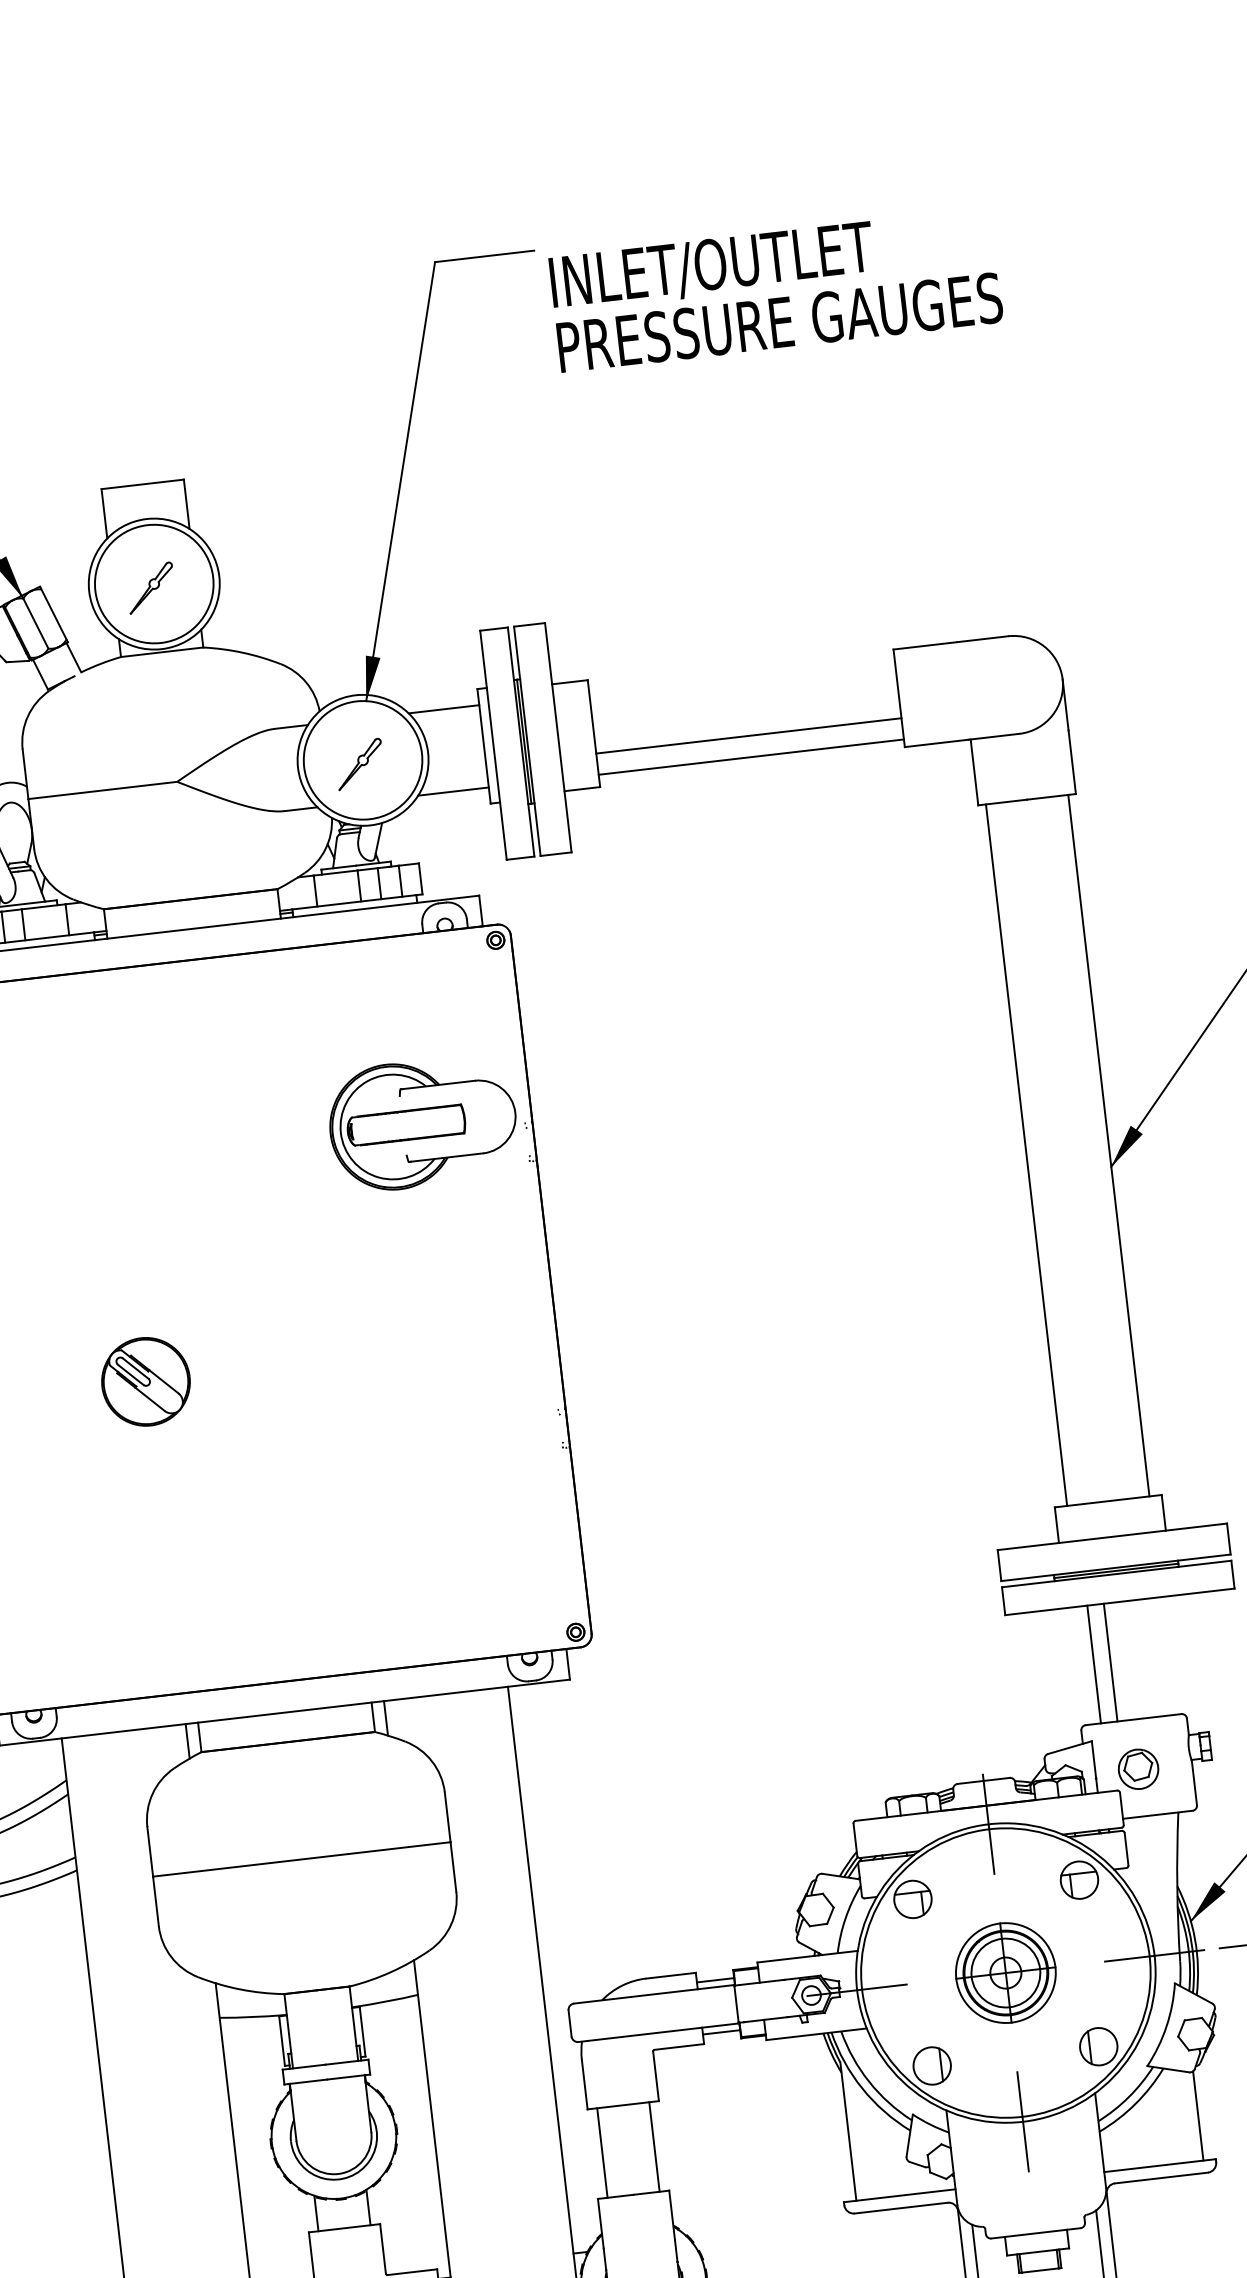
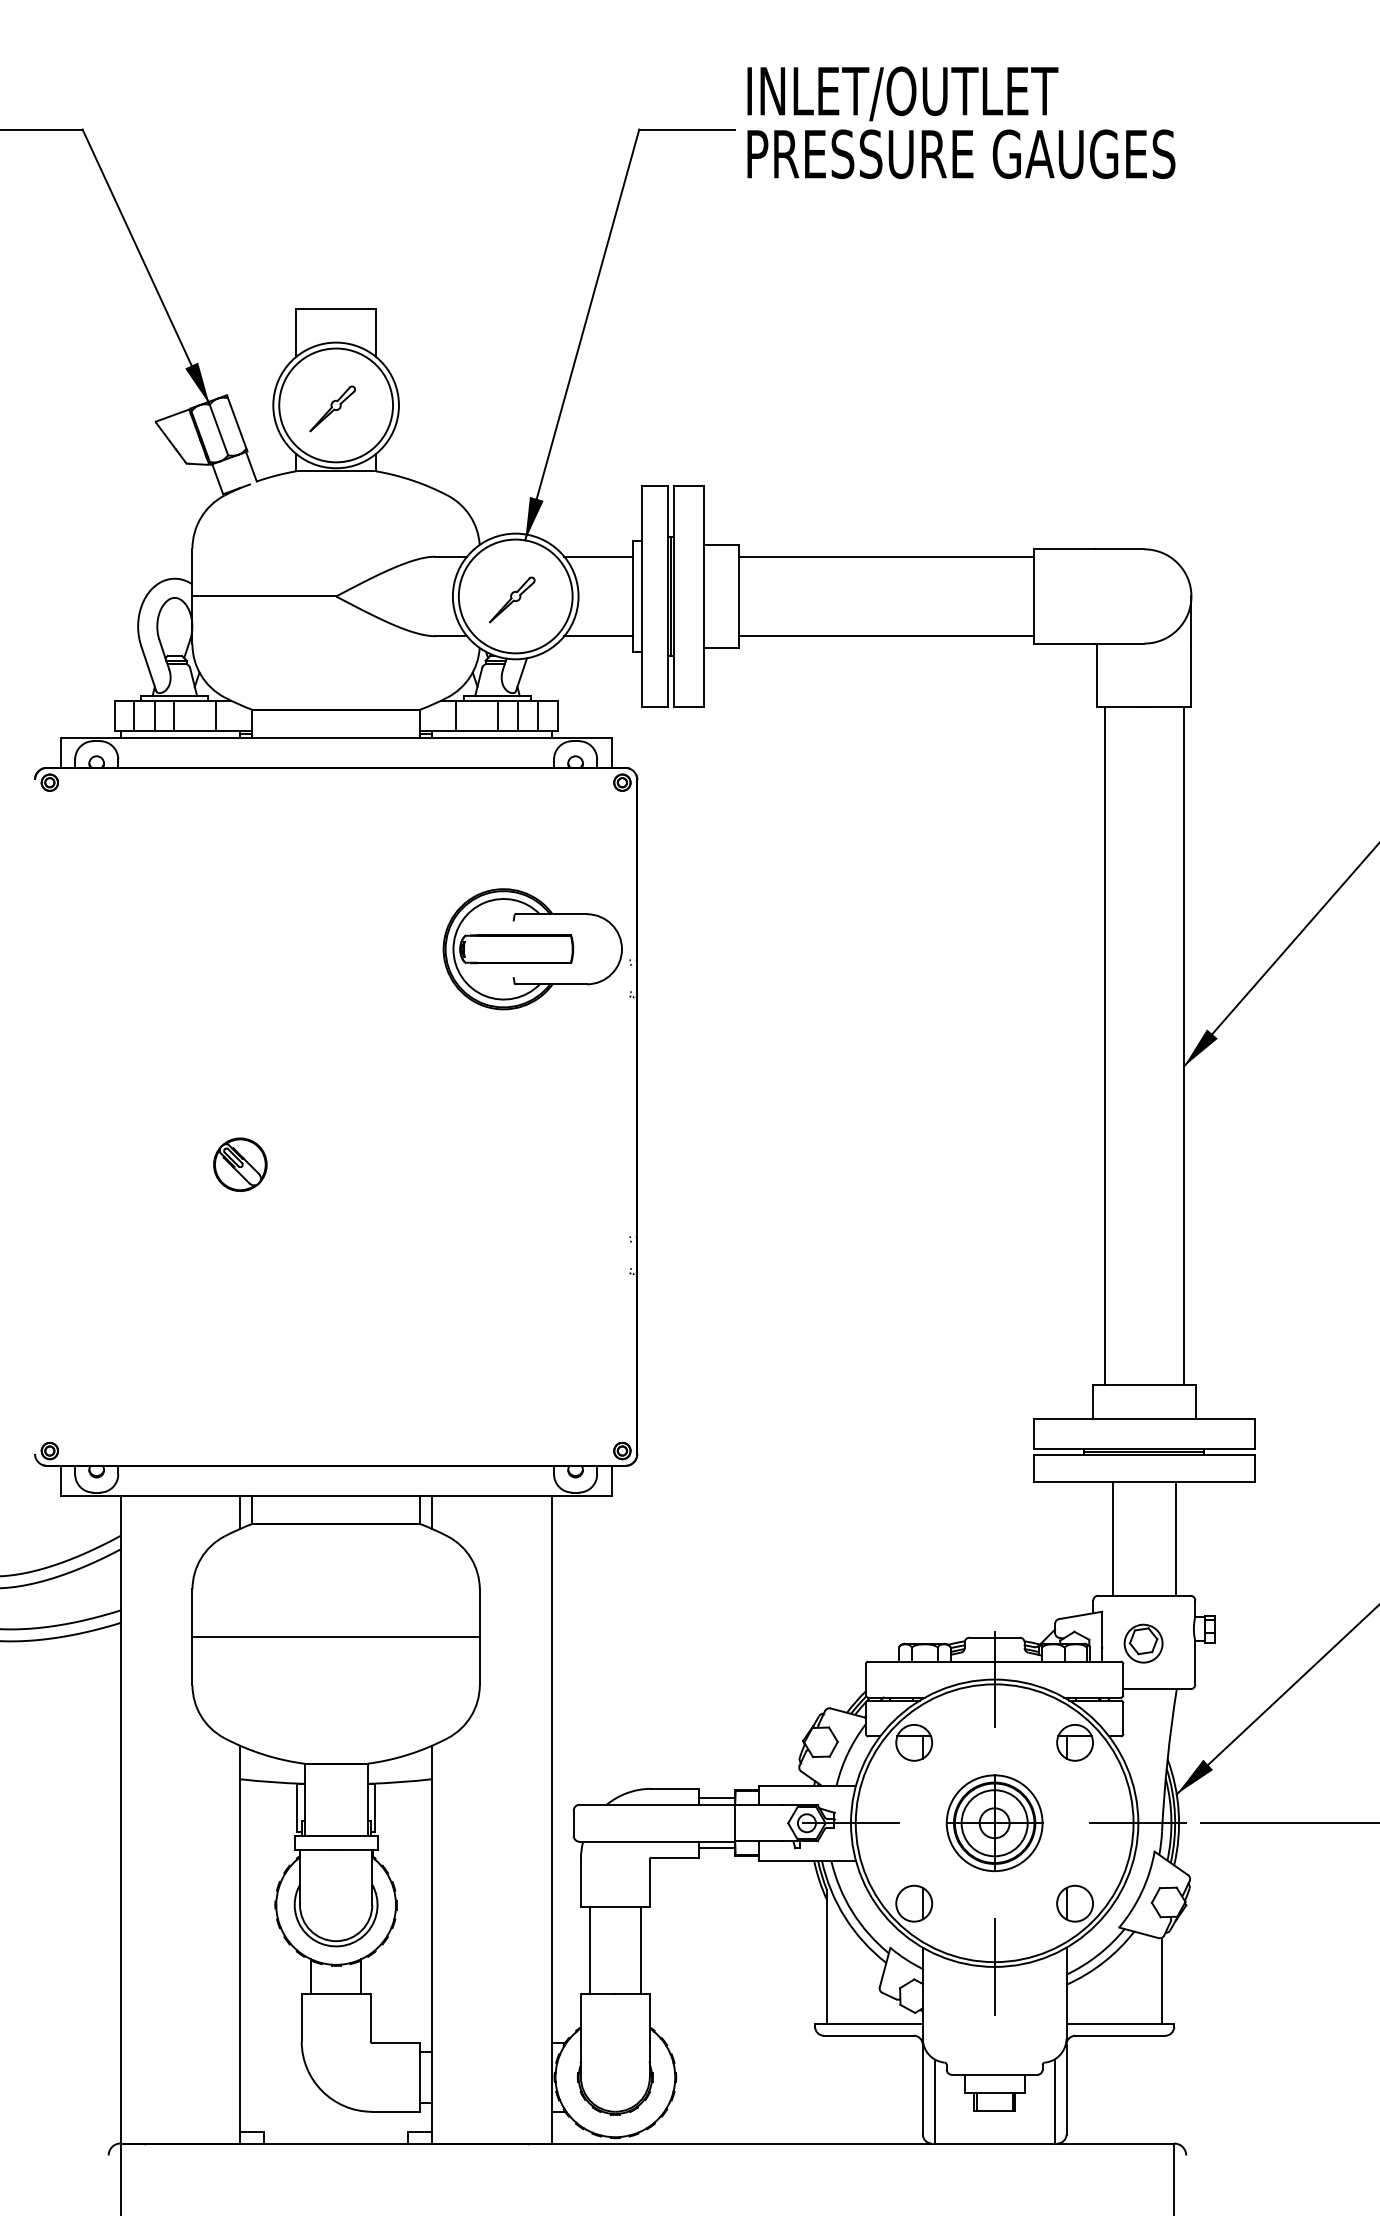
text: (776, 289) -> (961, 122), moved
line: (748, 735) -> (885, 556), moved
part: (146, 1381) -> (240, 1164), size x0.62
line: (1110, 1662) -> (1175, 1538), moved

